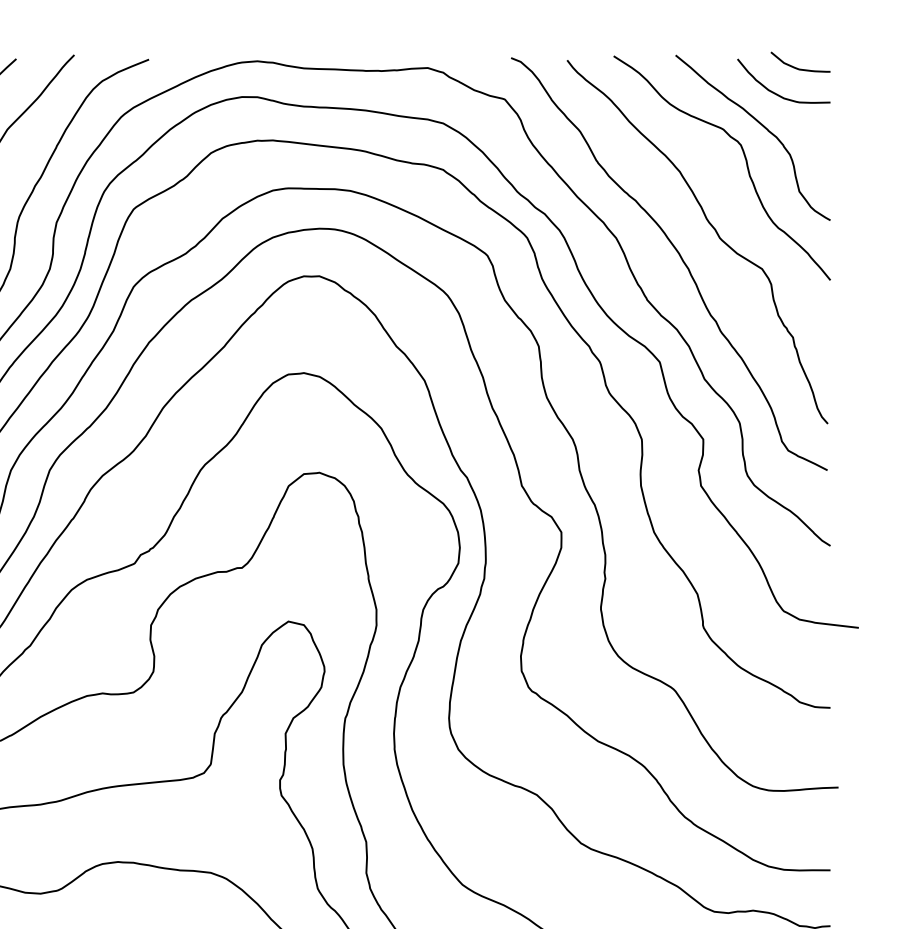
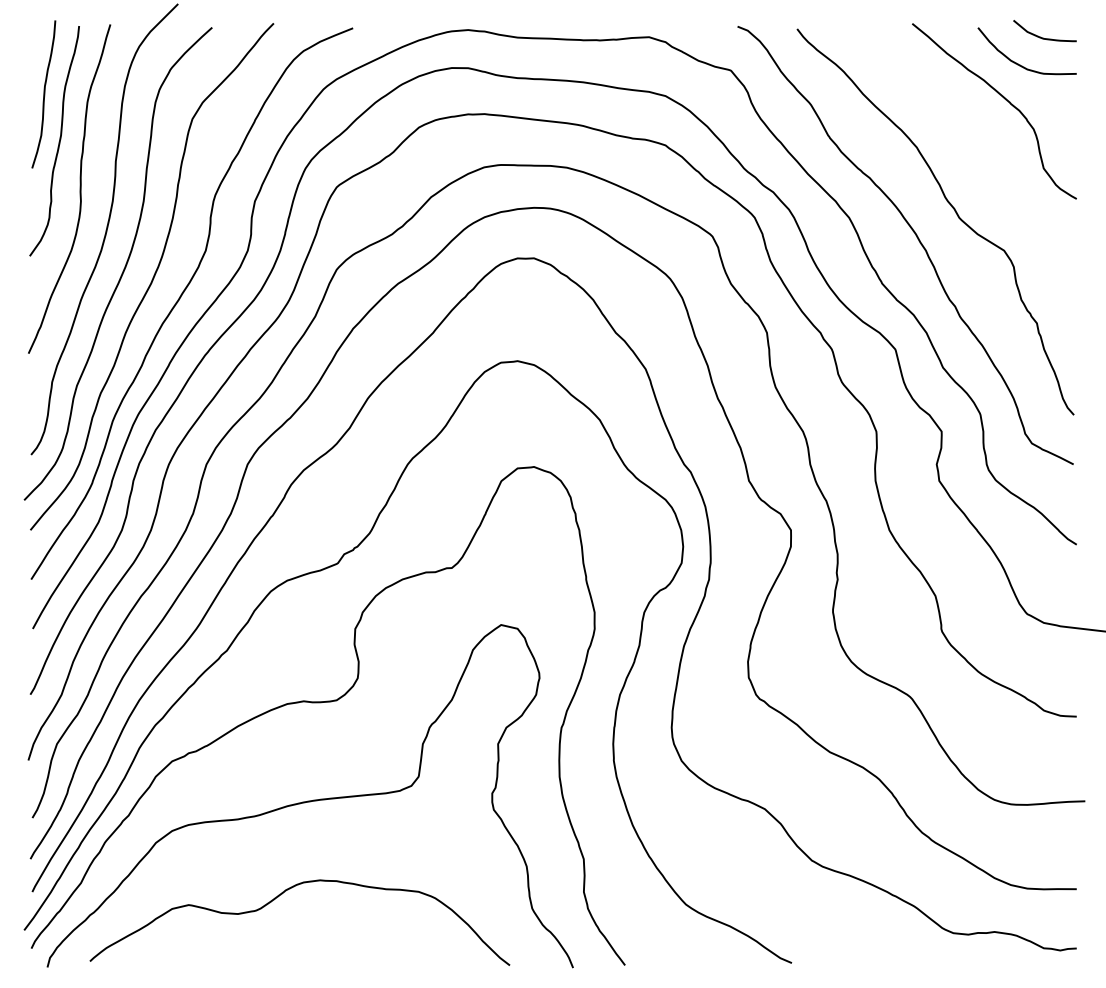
curve: (745, 161) -> (986, 136), removed

